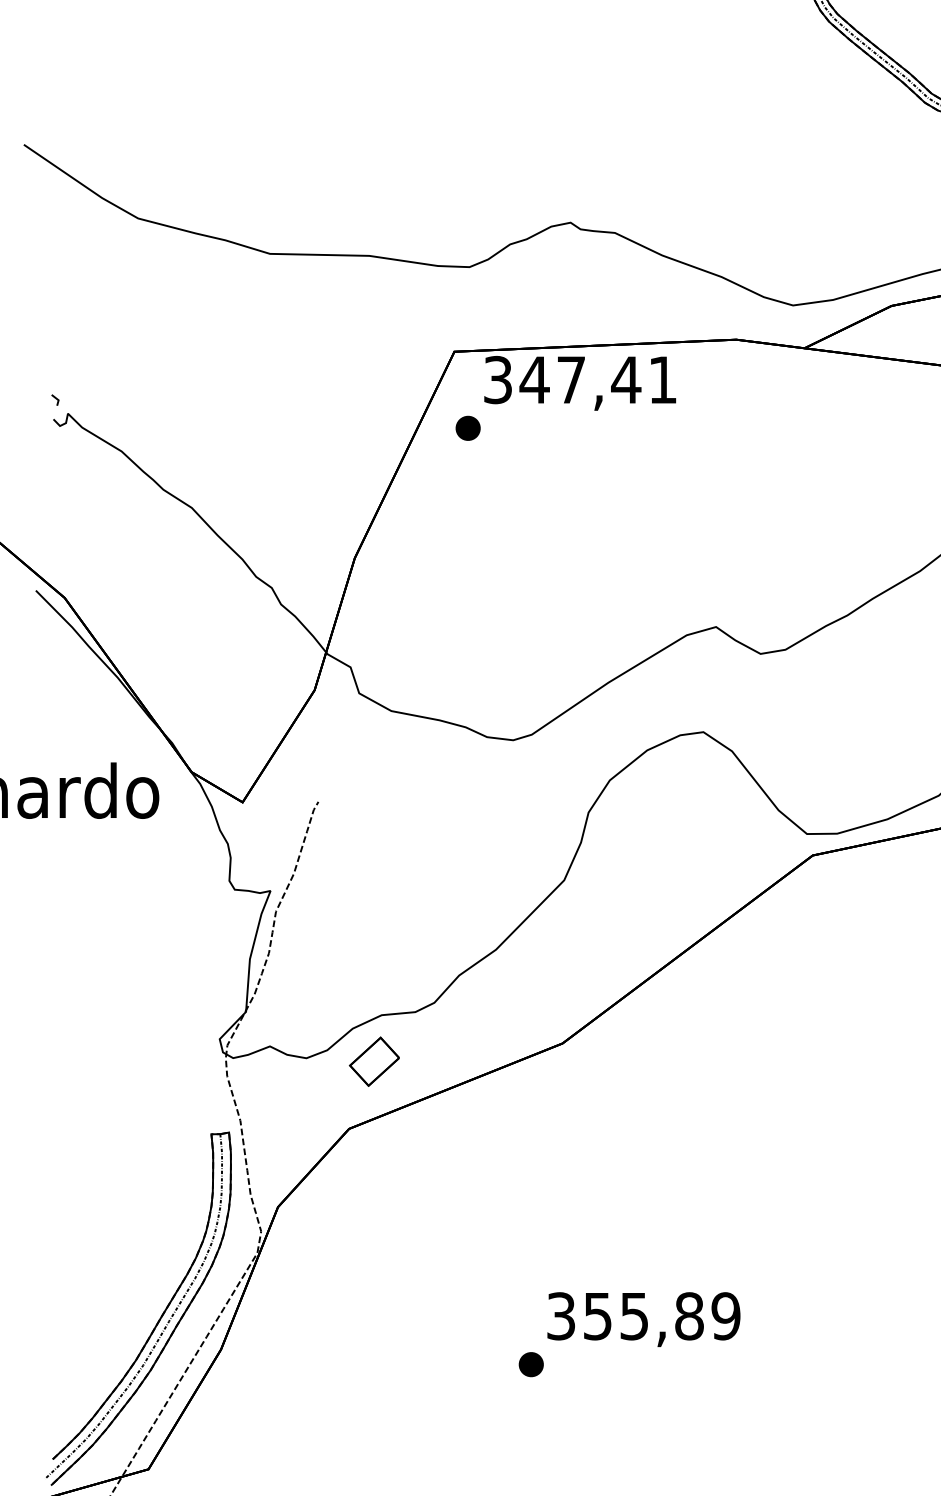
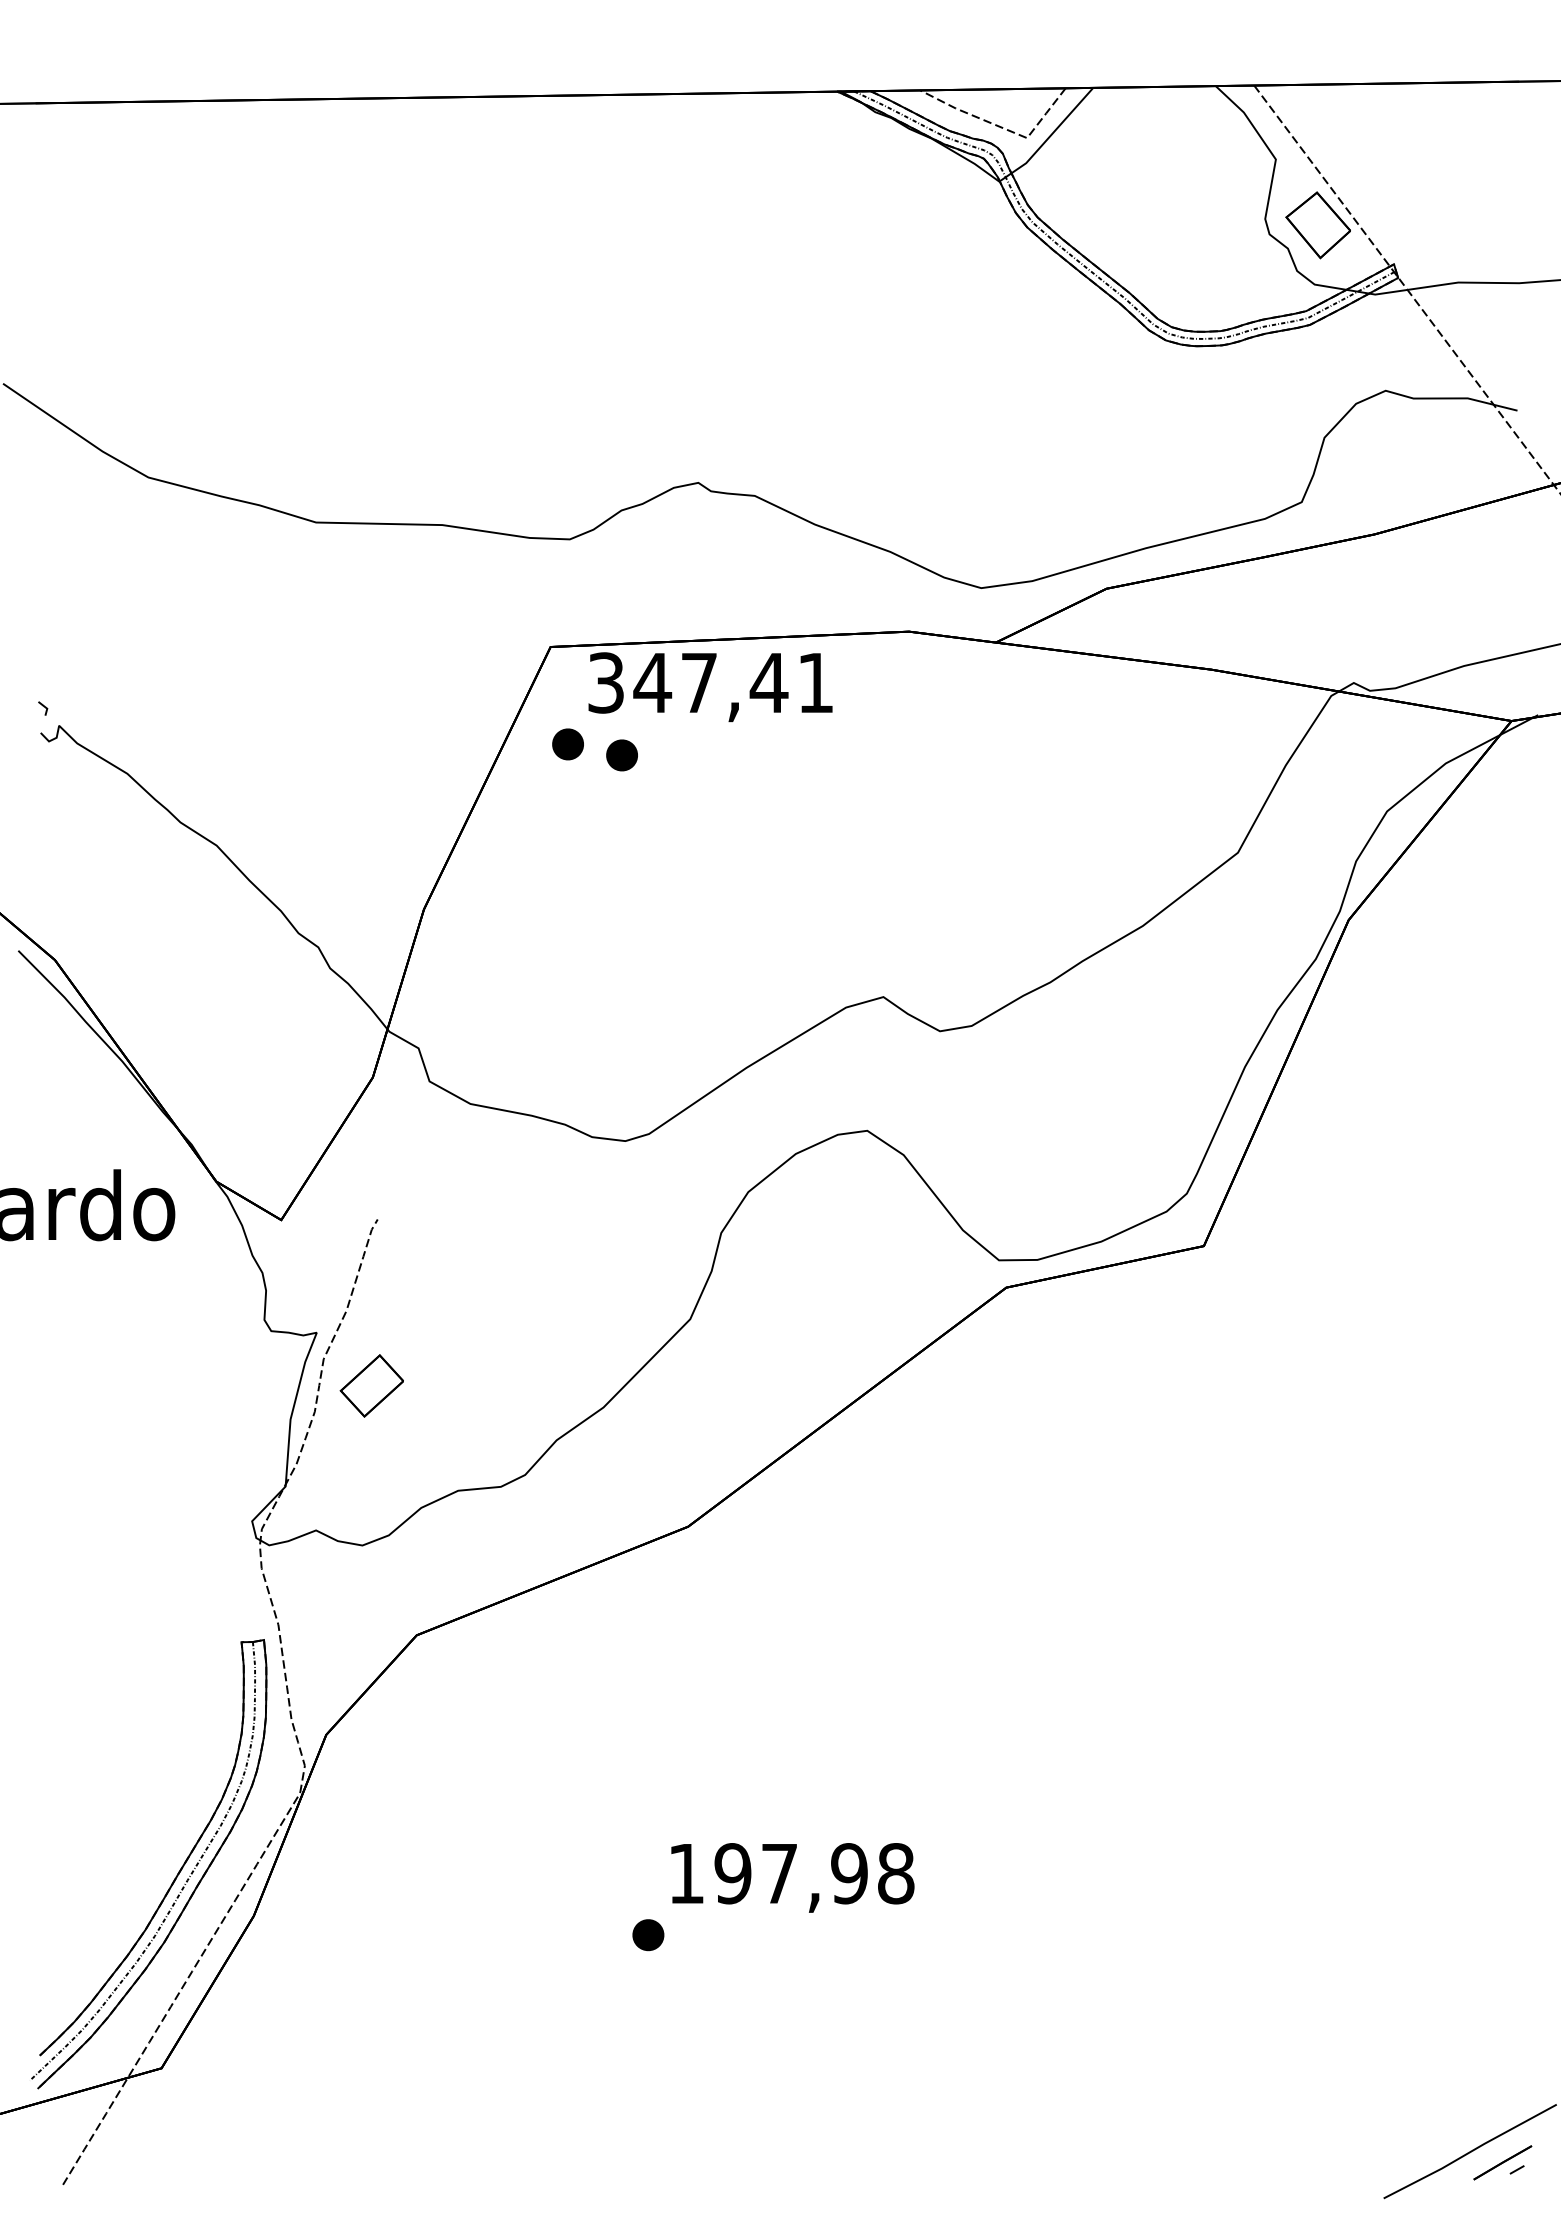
part: (510, 437) -> (621, 755), added
part: (374, 1061) -> (371, 1385), moved
text: (643, 1316) -> (791, 1873), 355,89 -> 197,98

